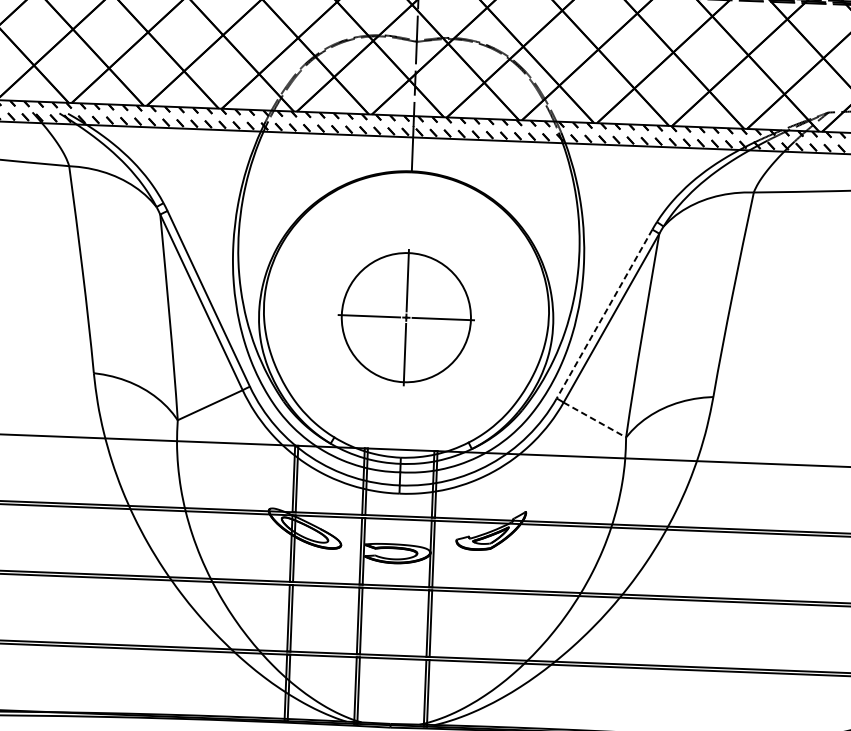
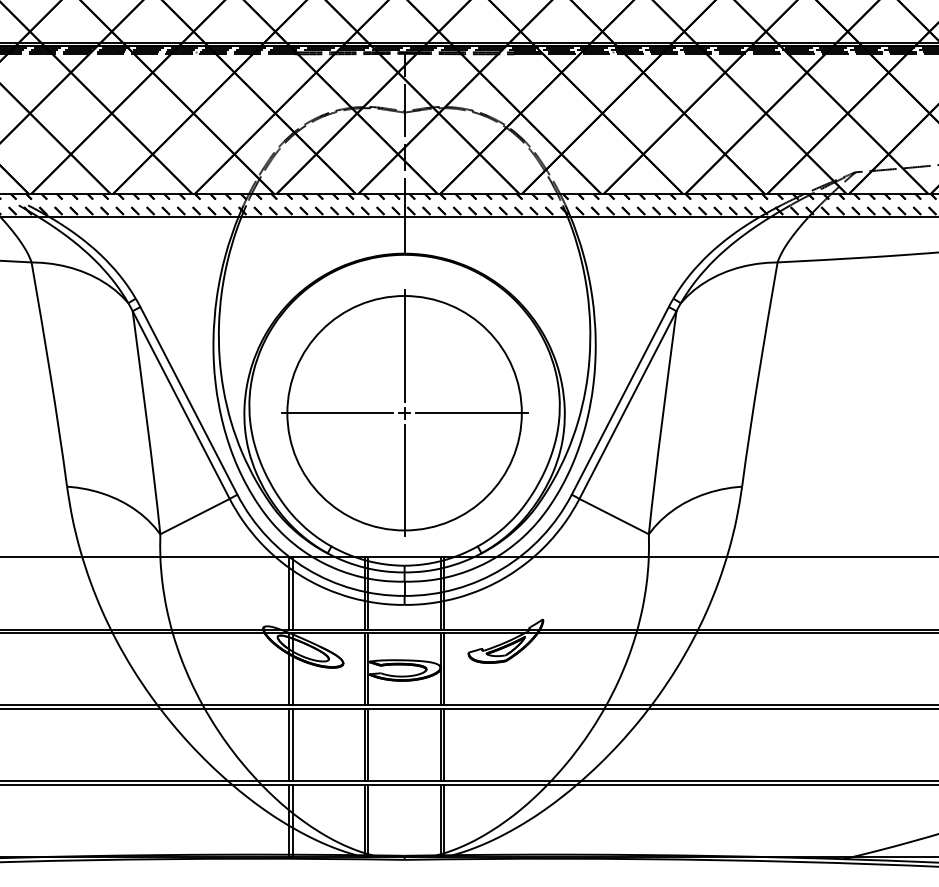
line: (604, 313) -> (620, 400), dashed -> solid
part: (406, 317) -> (404, 412), size x1.67
line: (595, 419) -> (614, 516), dashed -> solid

